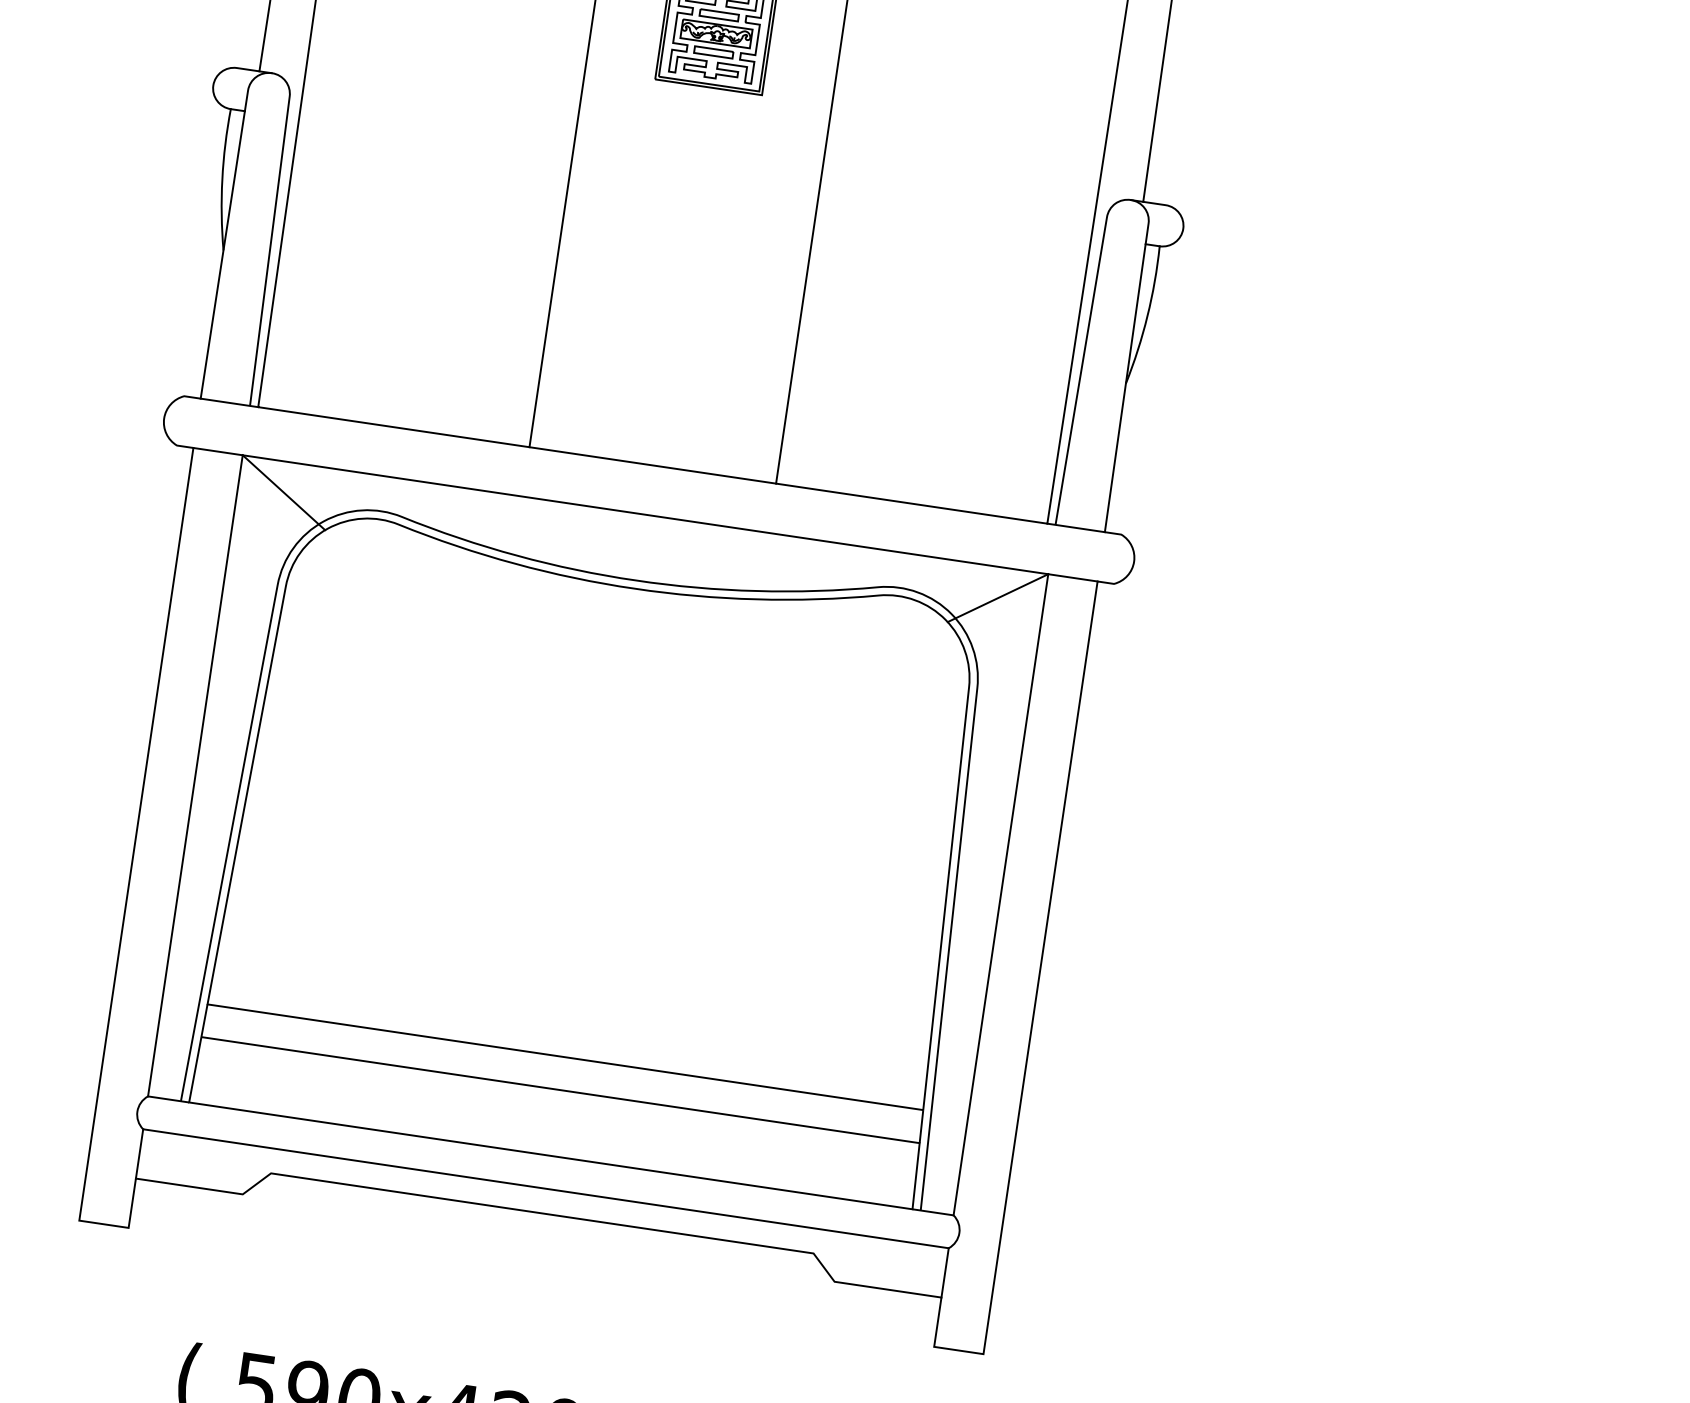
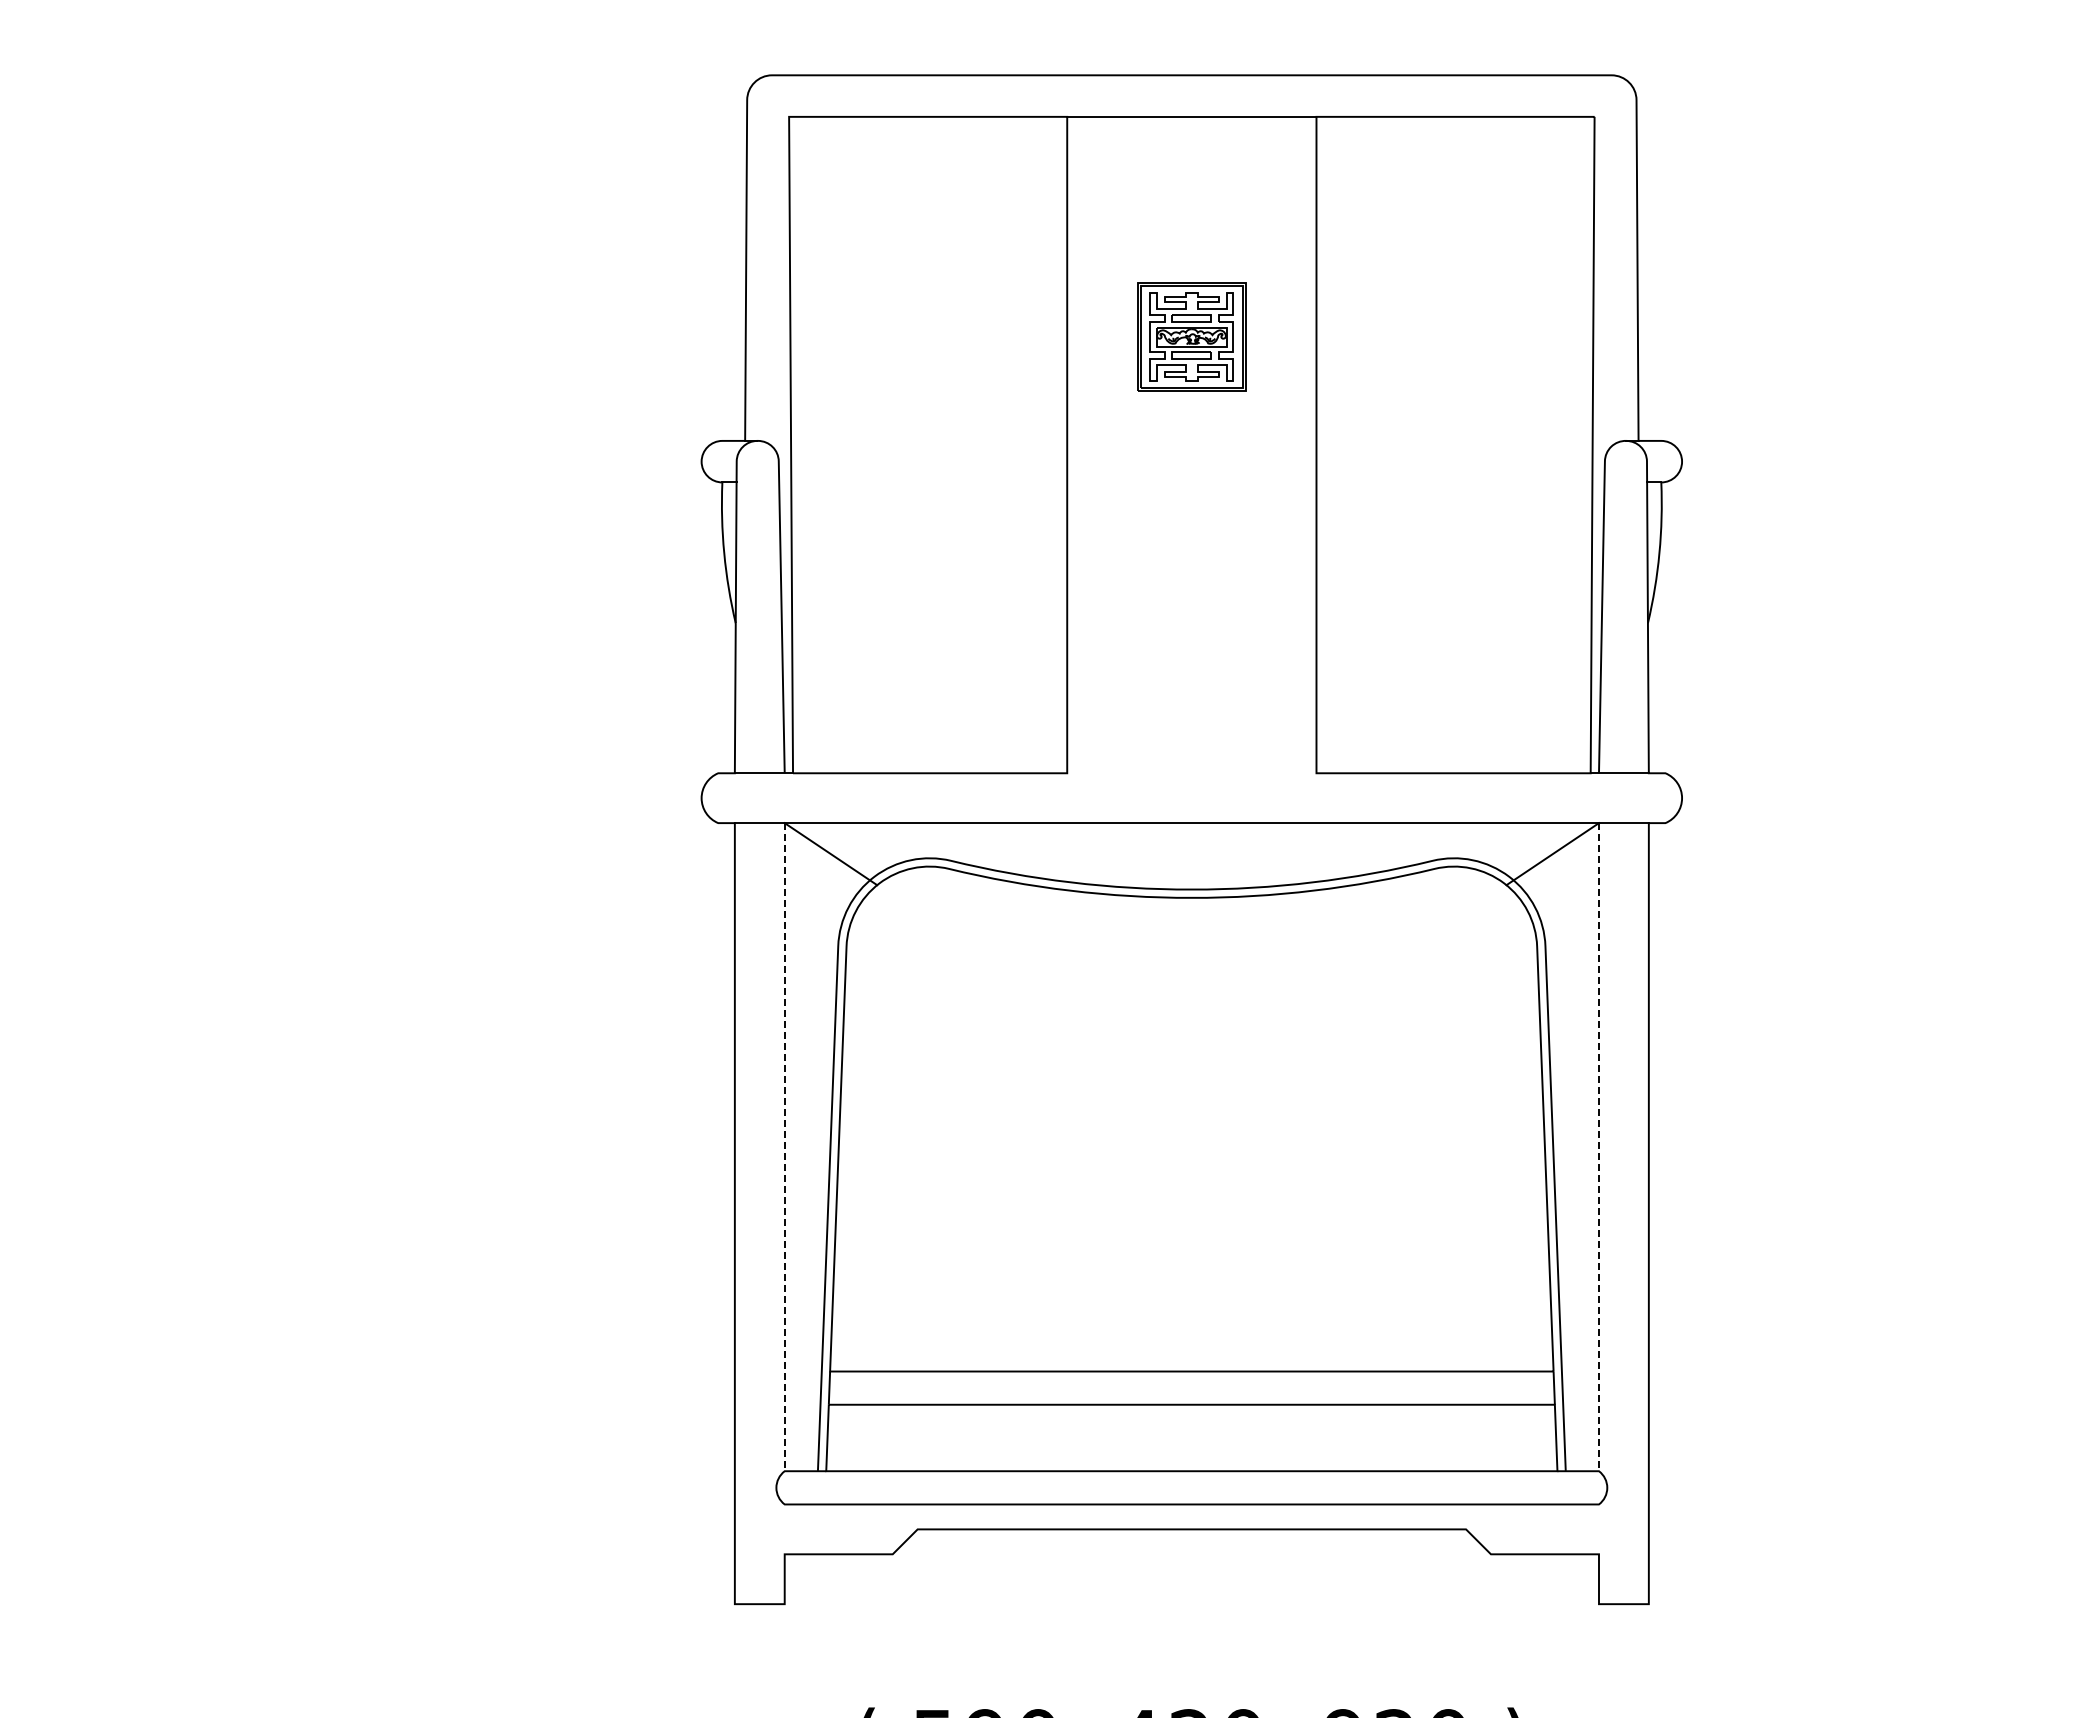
line: (652, 465) -> (1191, 773), removed
line: (195, 776) -> (784, 1147), solid -> dashed
line: (1000, 895) -> (1598, 1147), solid -> dashed
line: (139, 1154) -> (784, 1529), removed
line: (944, 1272) -> (1598, 1529), removed

